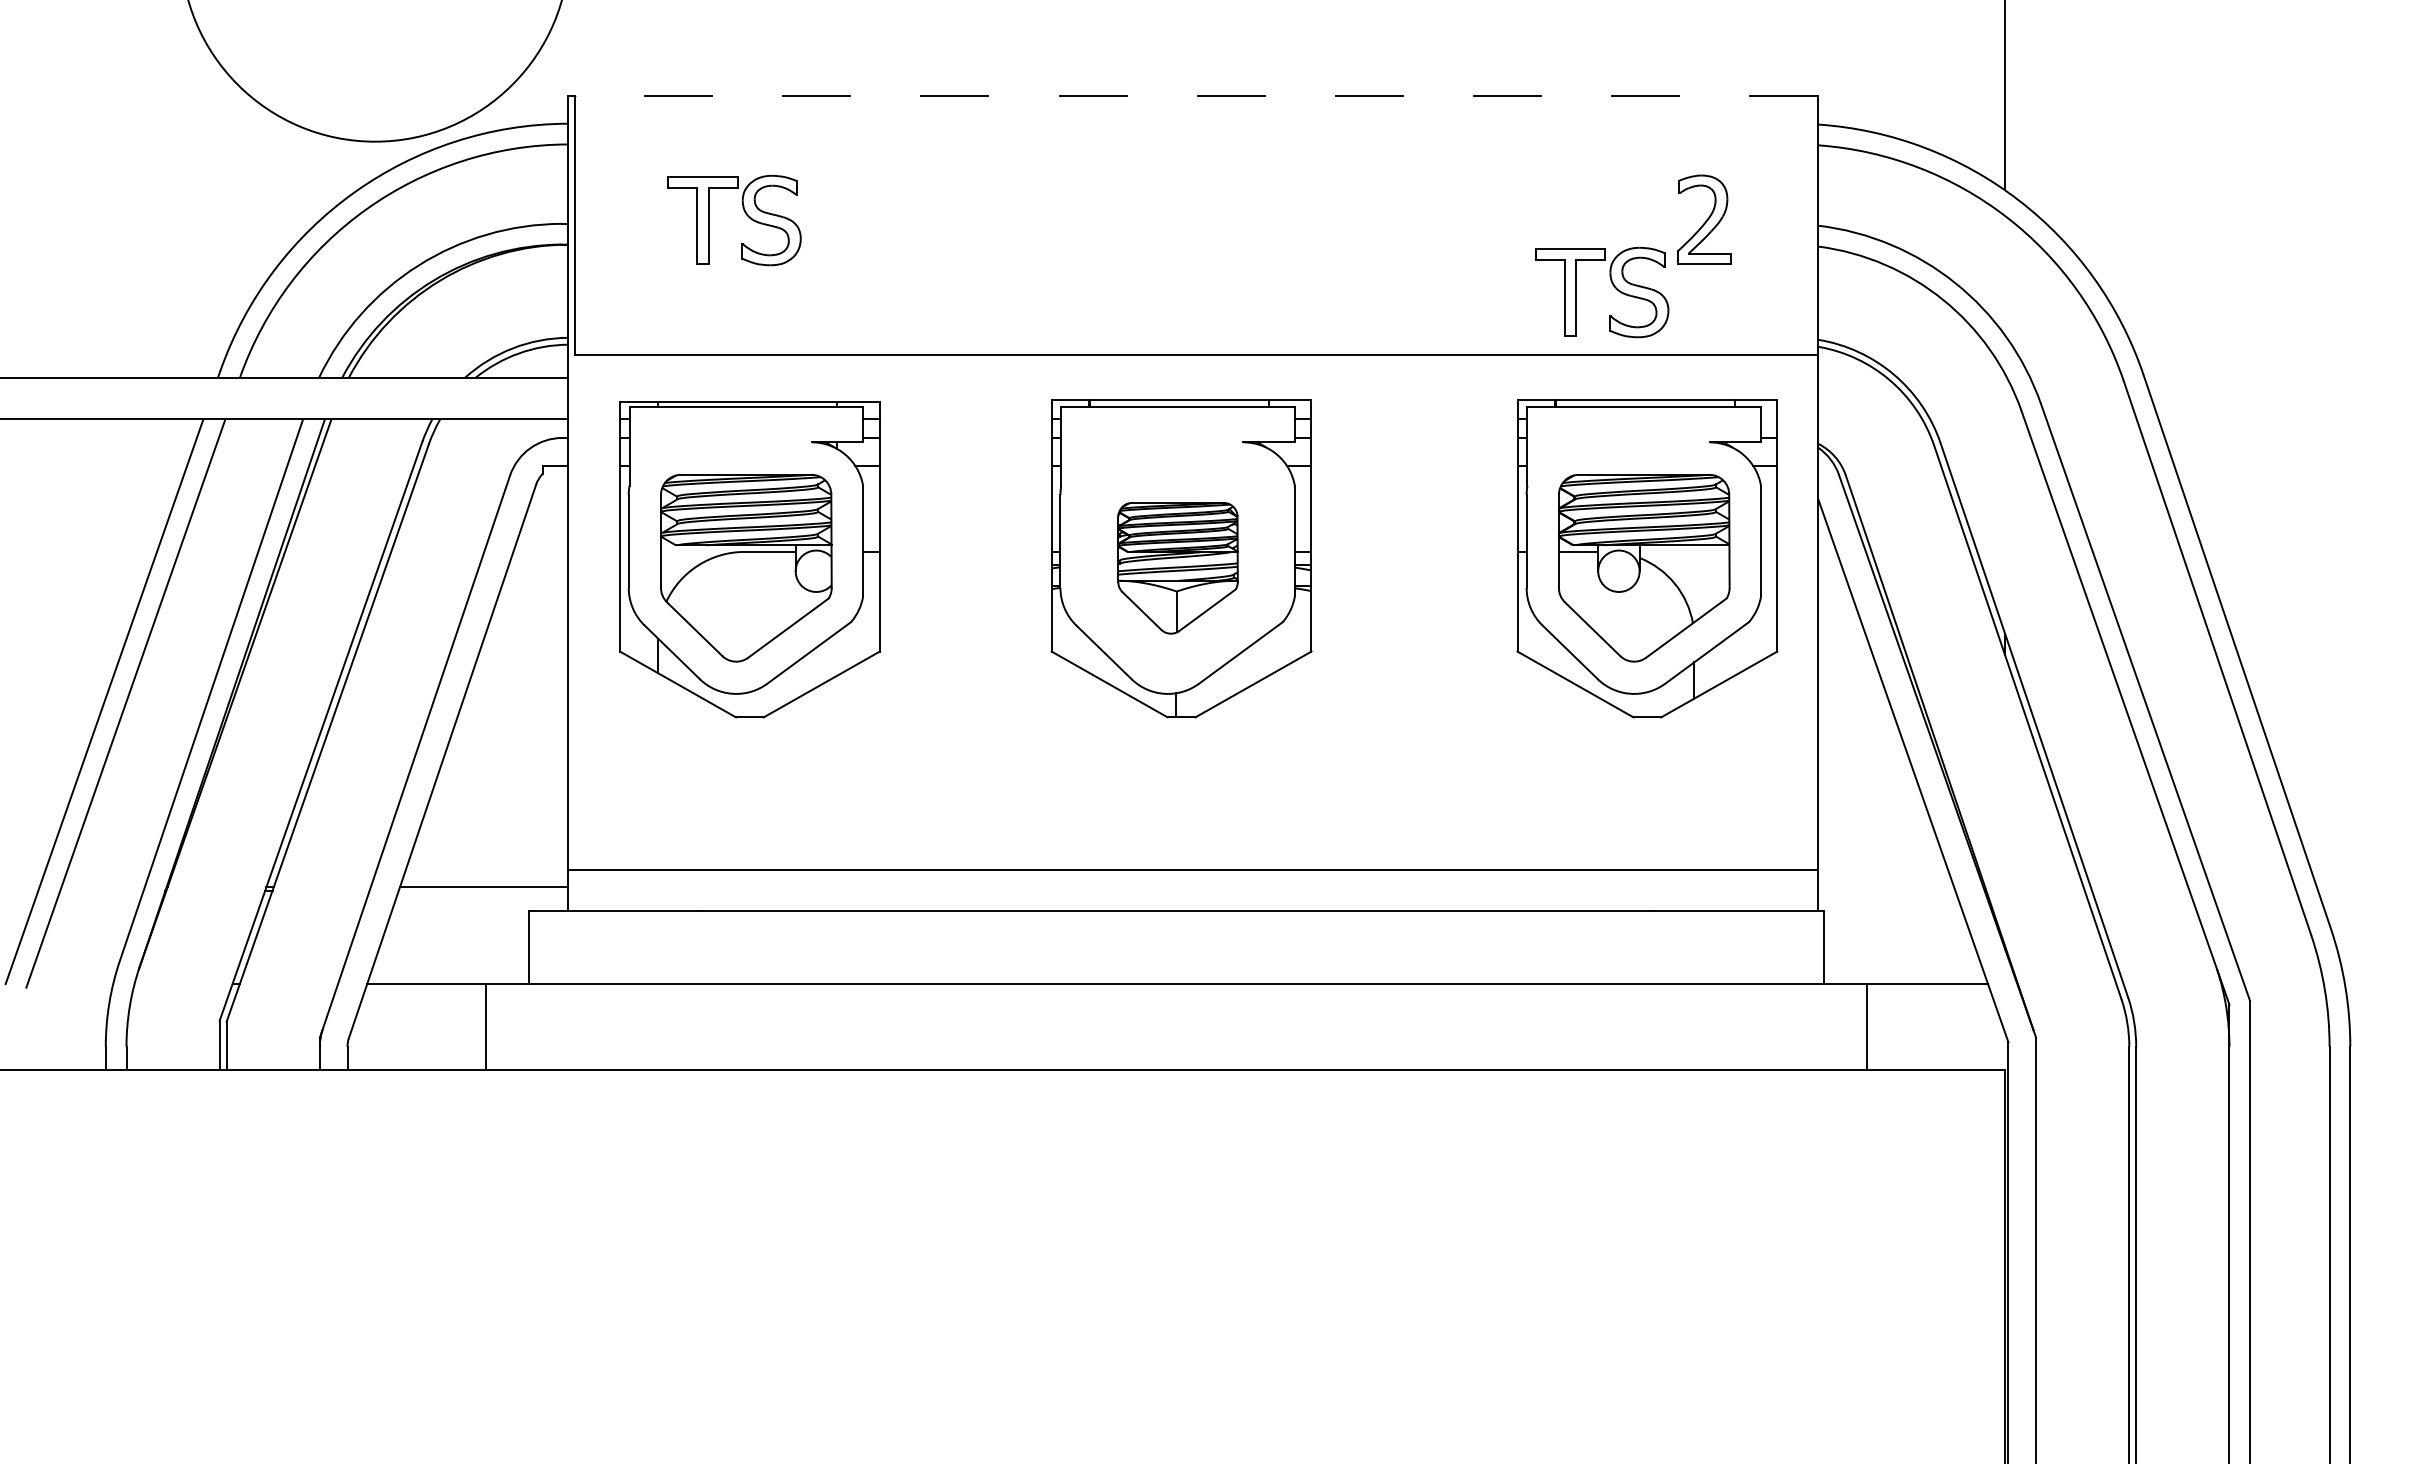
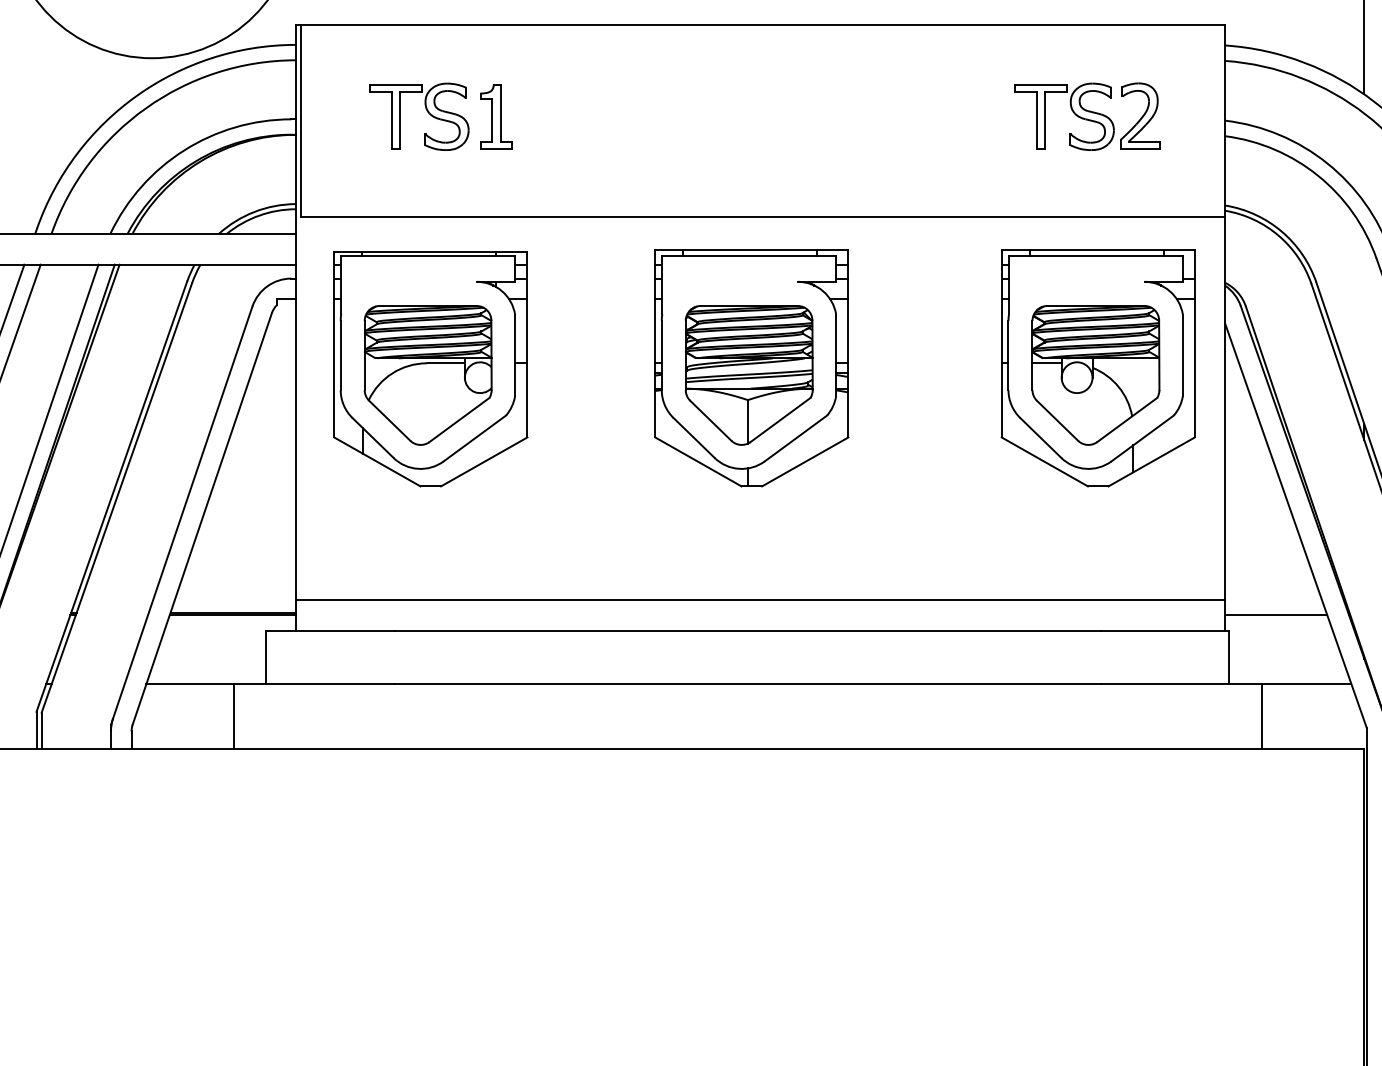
line: (1196, 96) -> (762, 24), dashed -> solid
part: (837, 220) -> (495, 116), added
part: (1612, 285) -> (1072, 111), moved
part: (1177, 568) -> (748, 375), size x1.43
line: (483, 890) -> (232, 615), added
line: (1886, 890) -> (1276, 615), added

